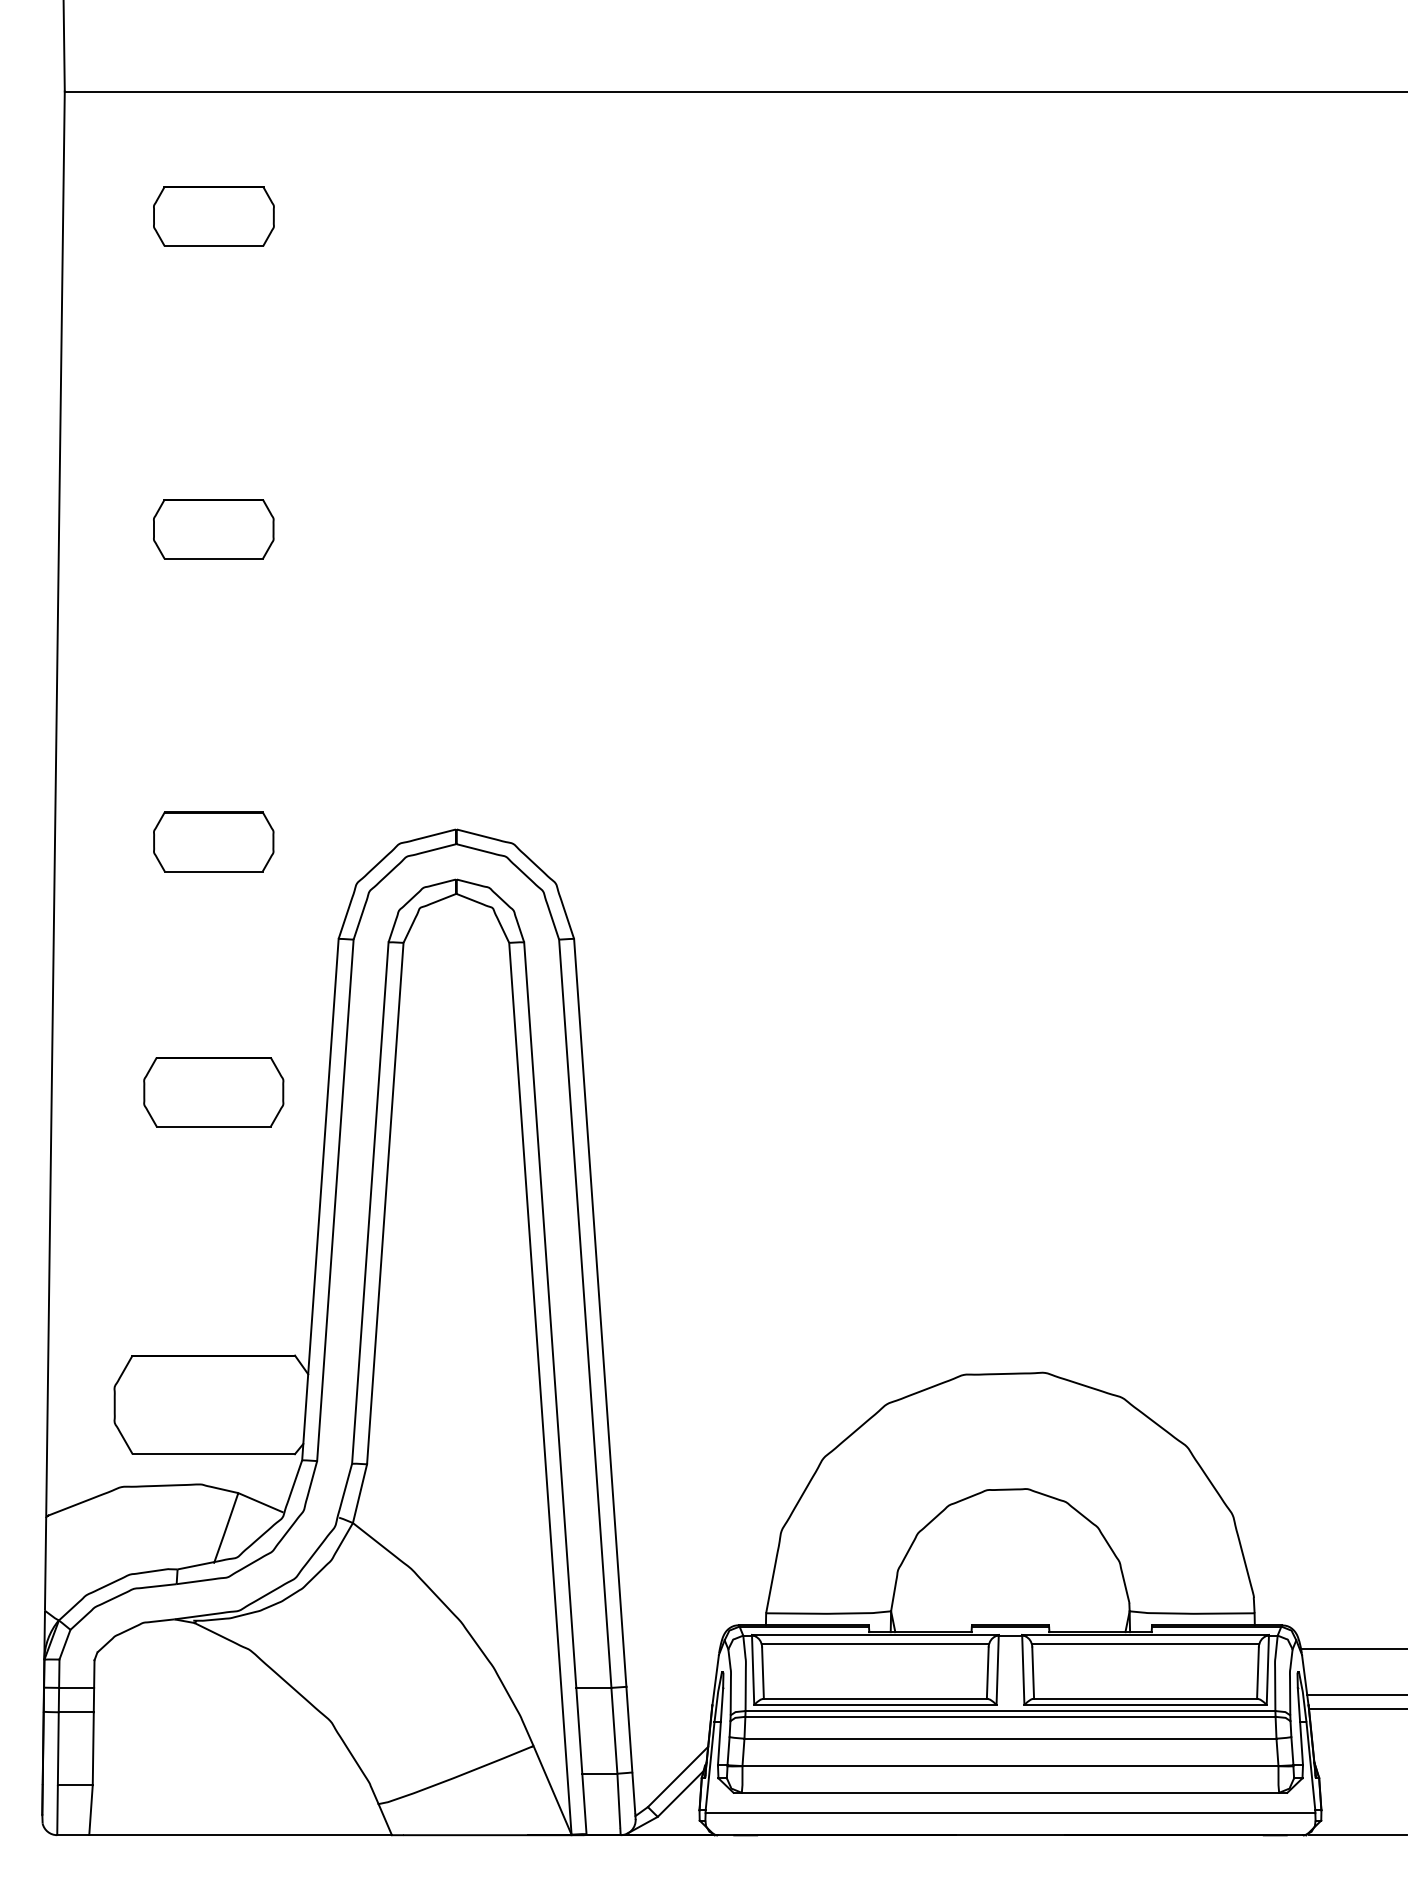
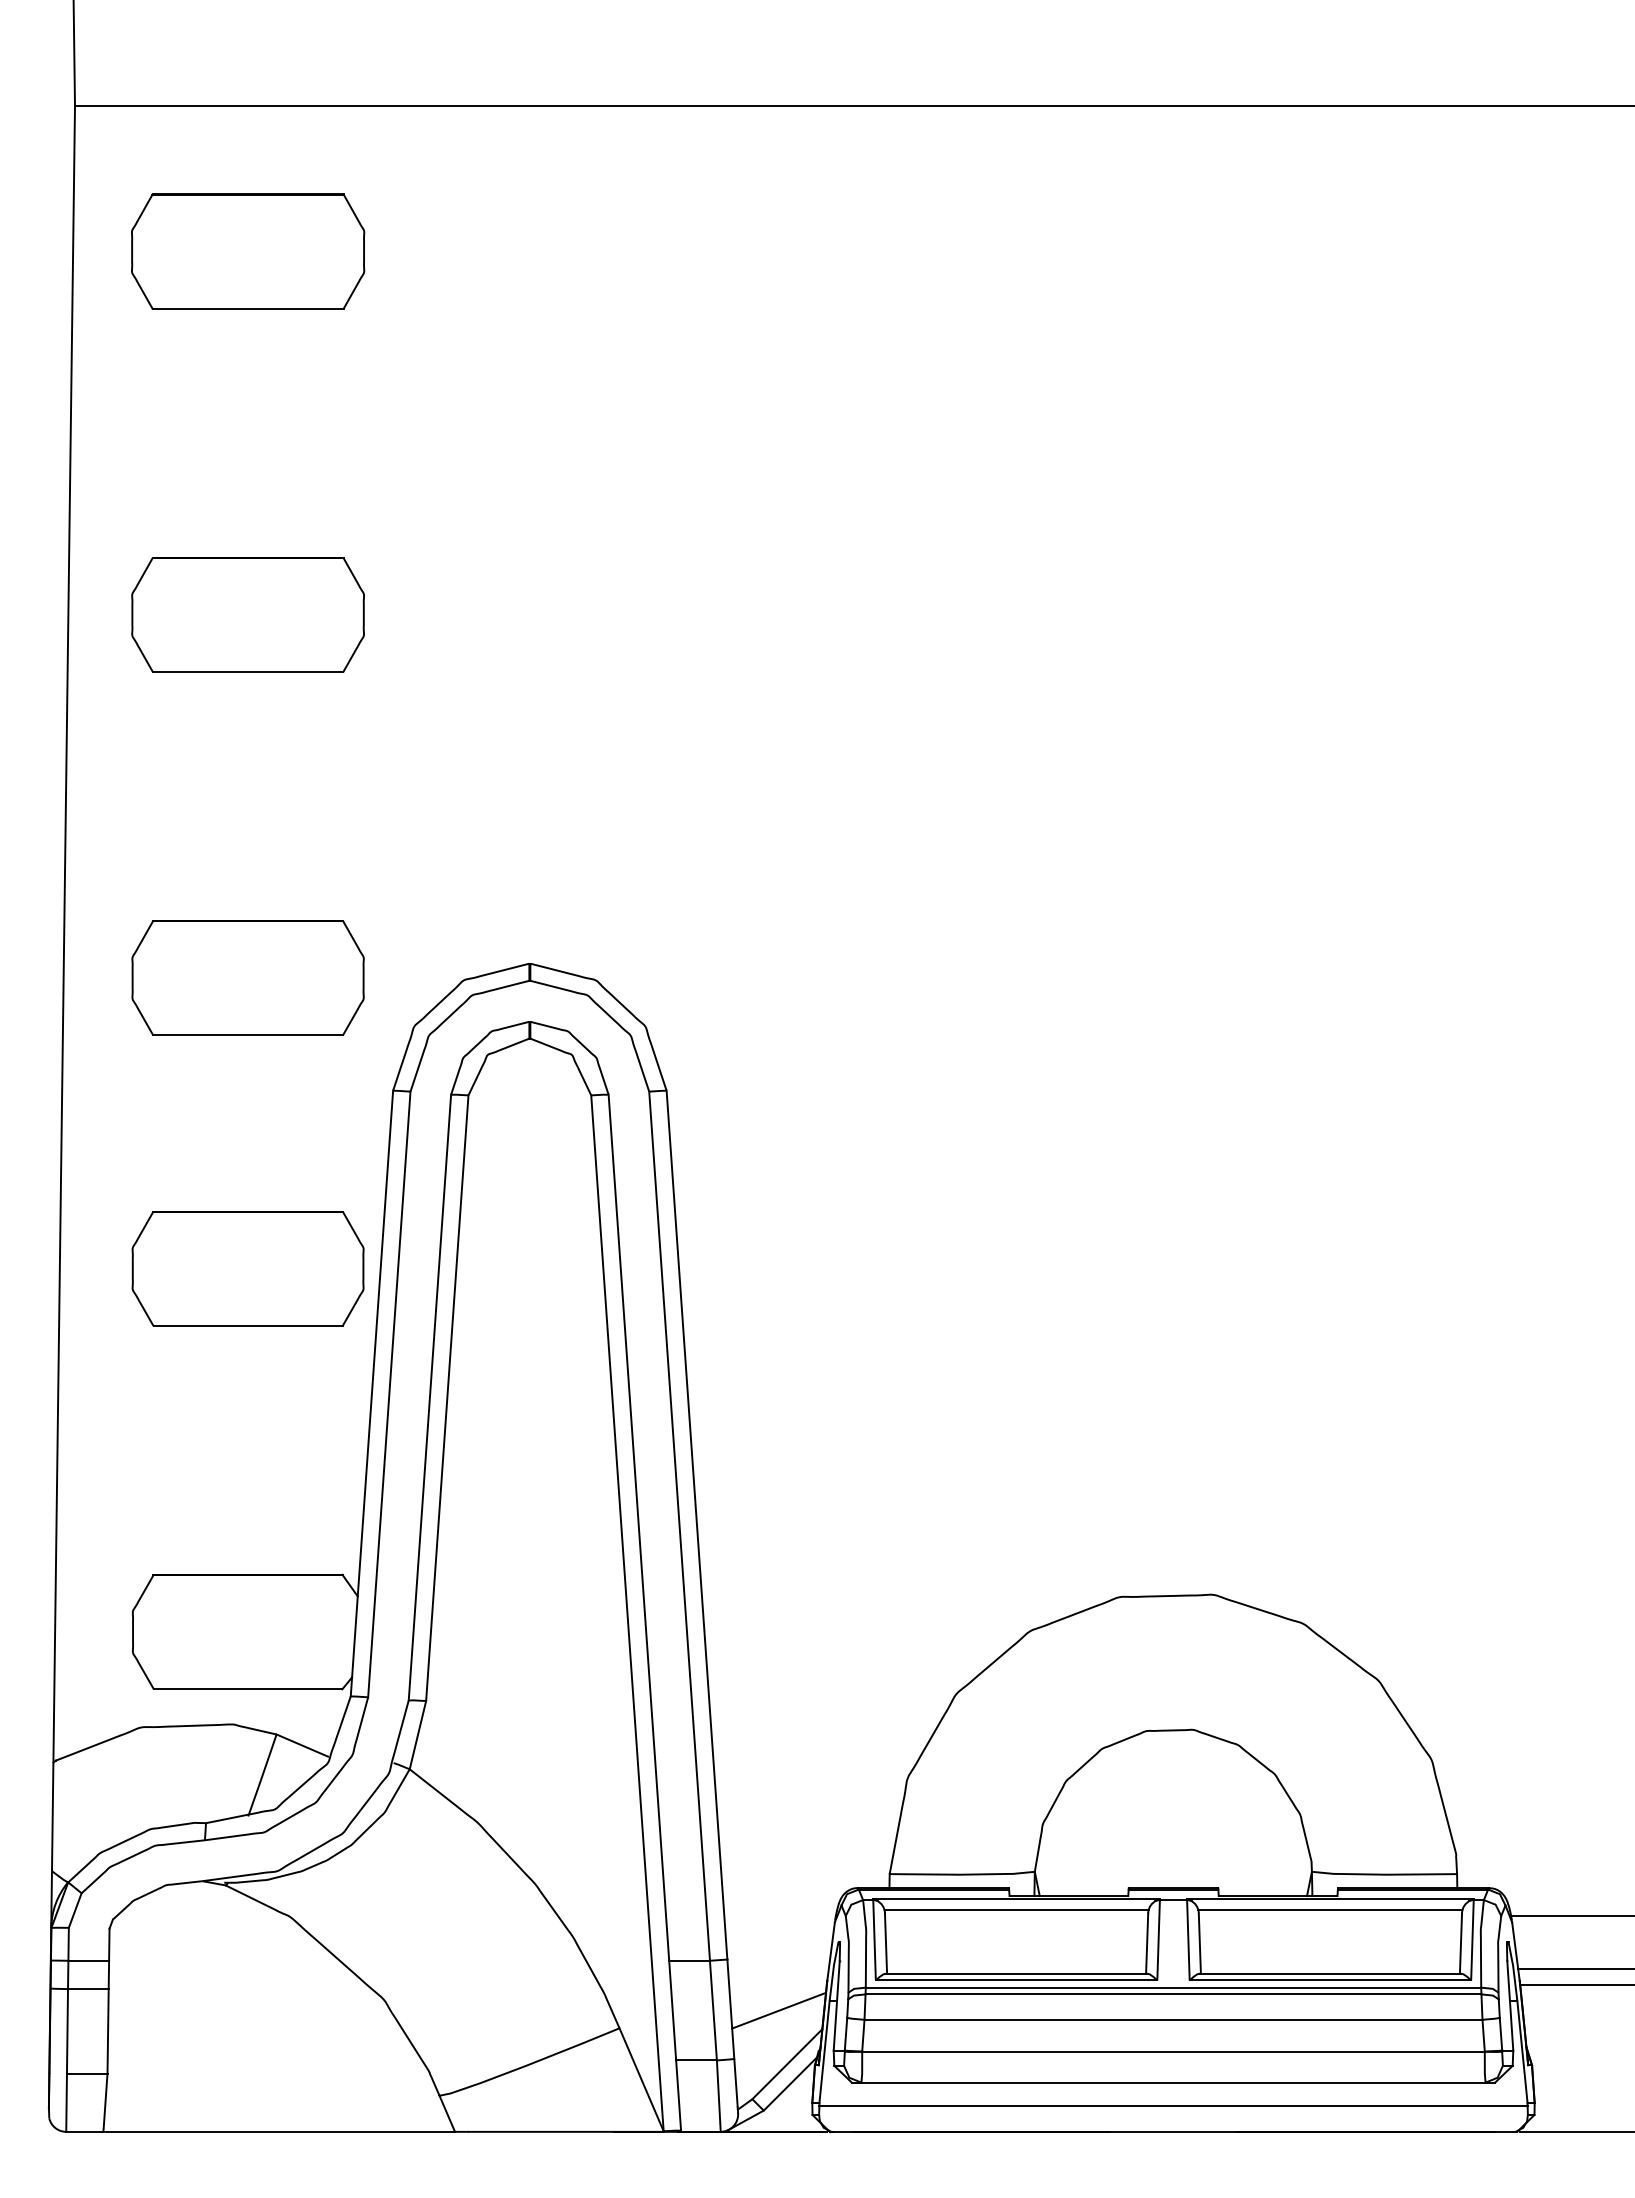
part: (214, 216) -> (248, 251), size x1.67
part: (213, 528) -> (247, 614), size x1.67
part: (213, 841) -> (247, 977), size x1.67
part: (213, 1091) -> (247, 1268), size x1.43
line: (670, 1730) -> (778, 2010), added

